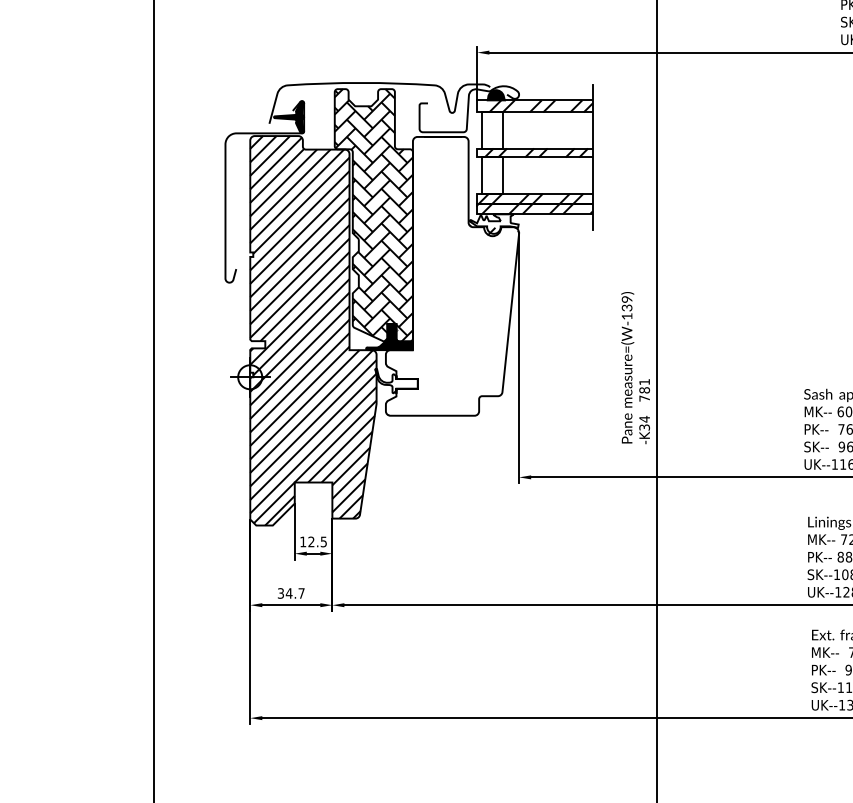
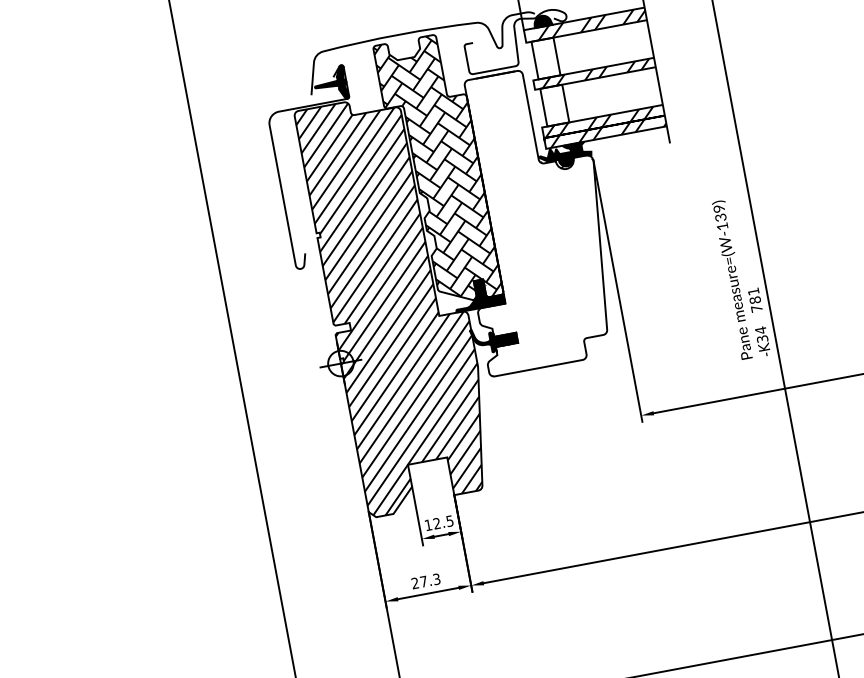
fill: (493, 223) -> (564, 155), added
fill: (396, 380) -> (494, 338), added
text: (290, 593) -> (425, 581), 34.7 -> 27.3

